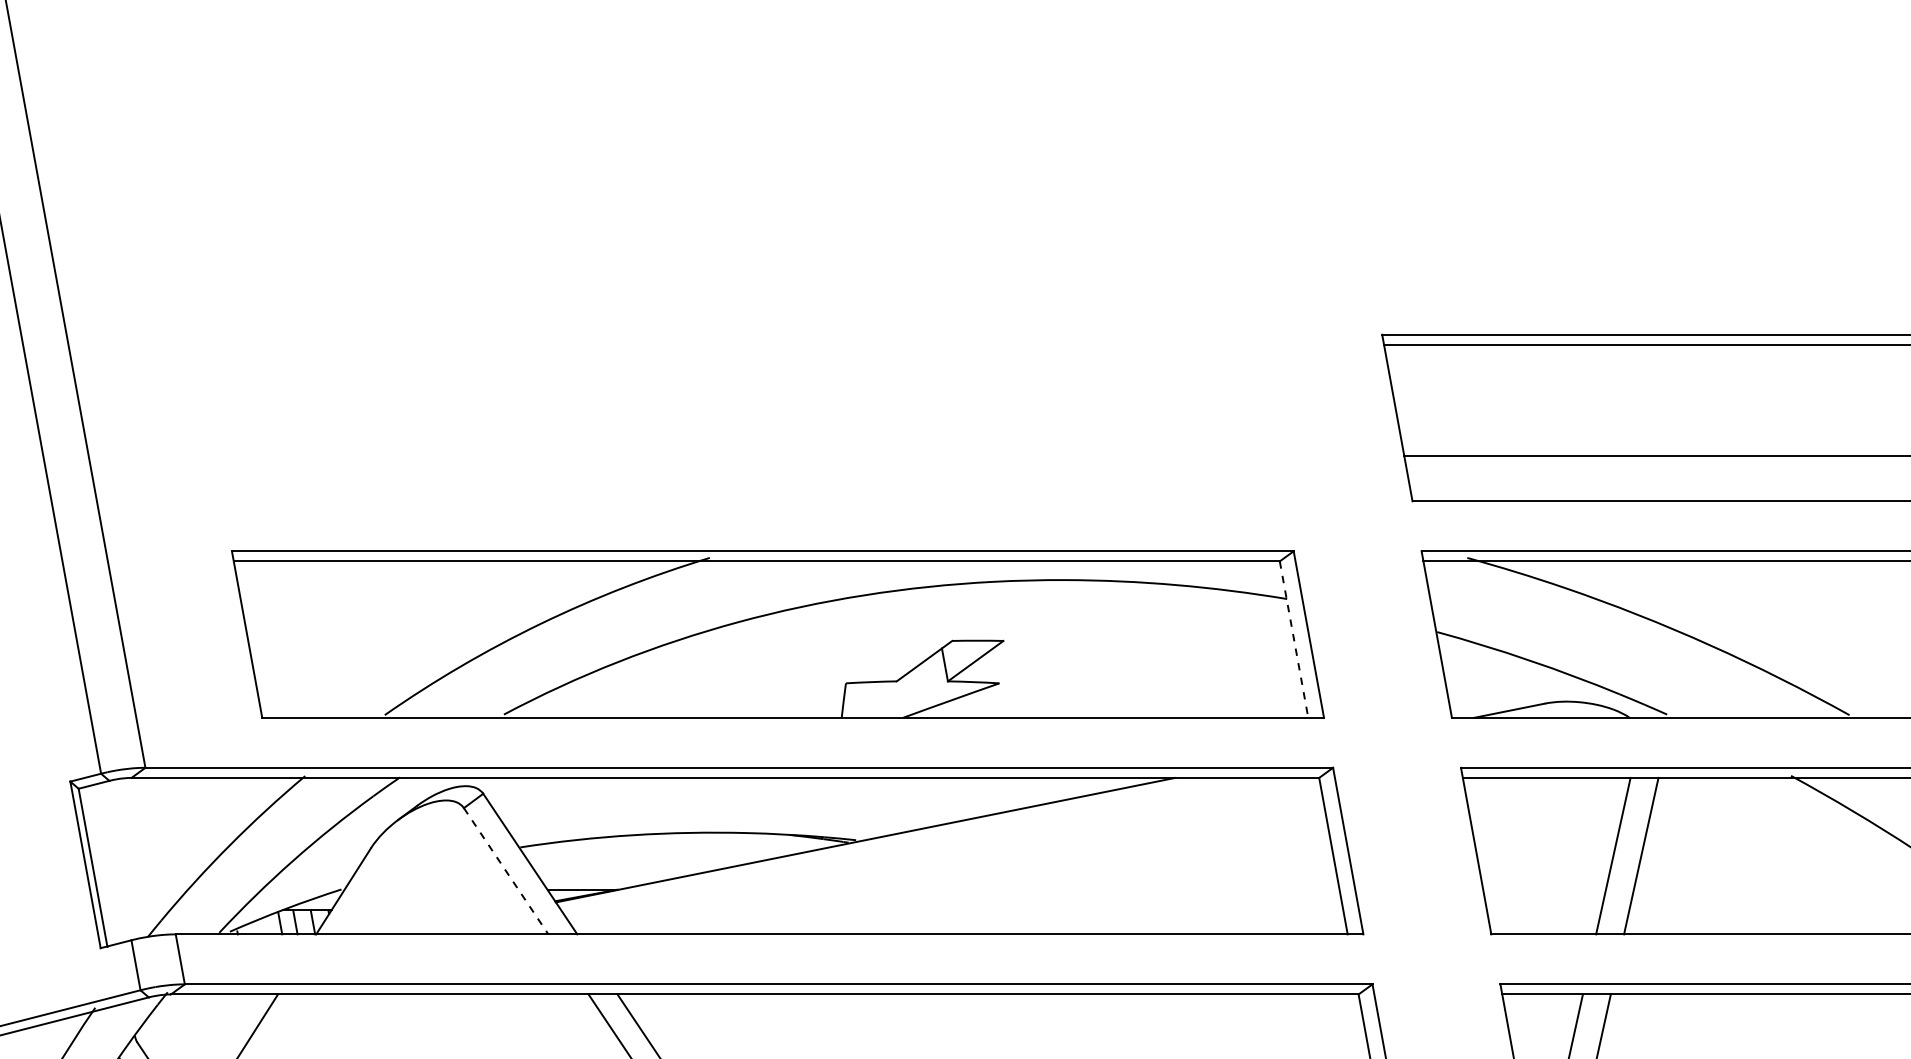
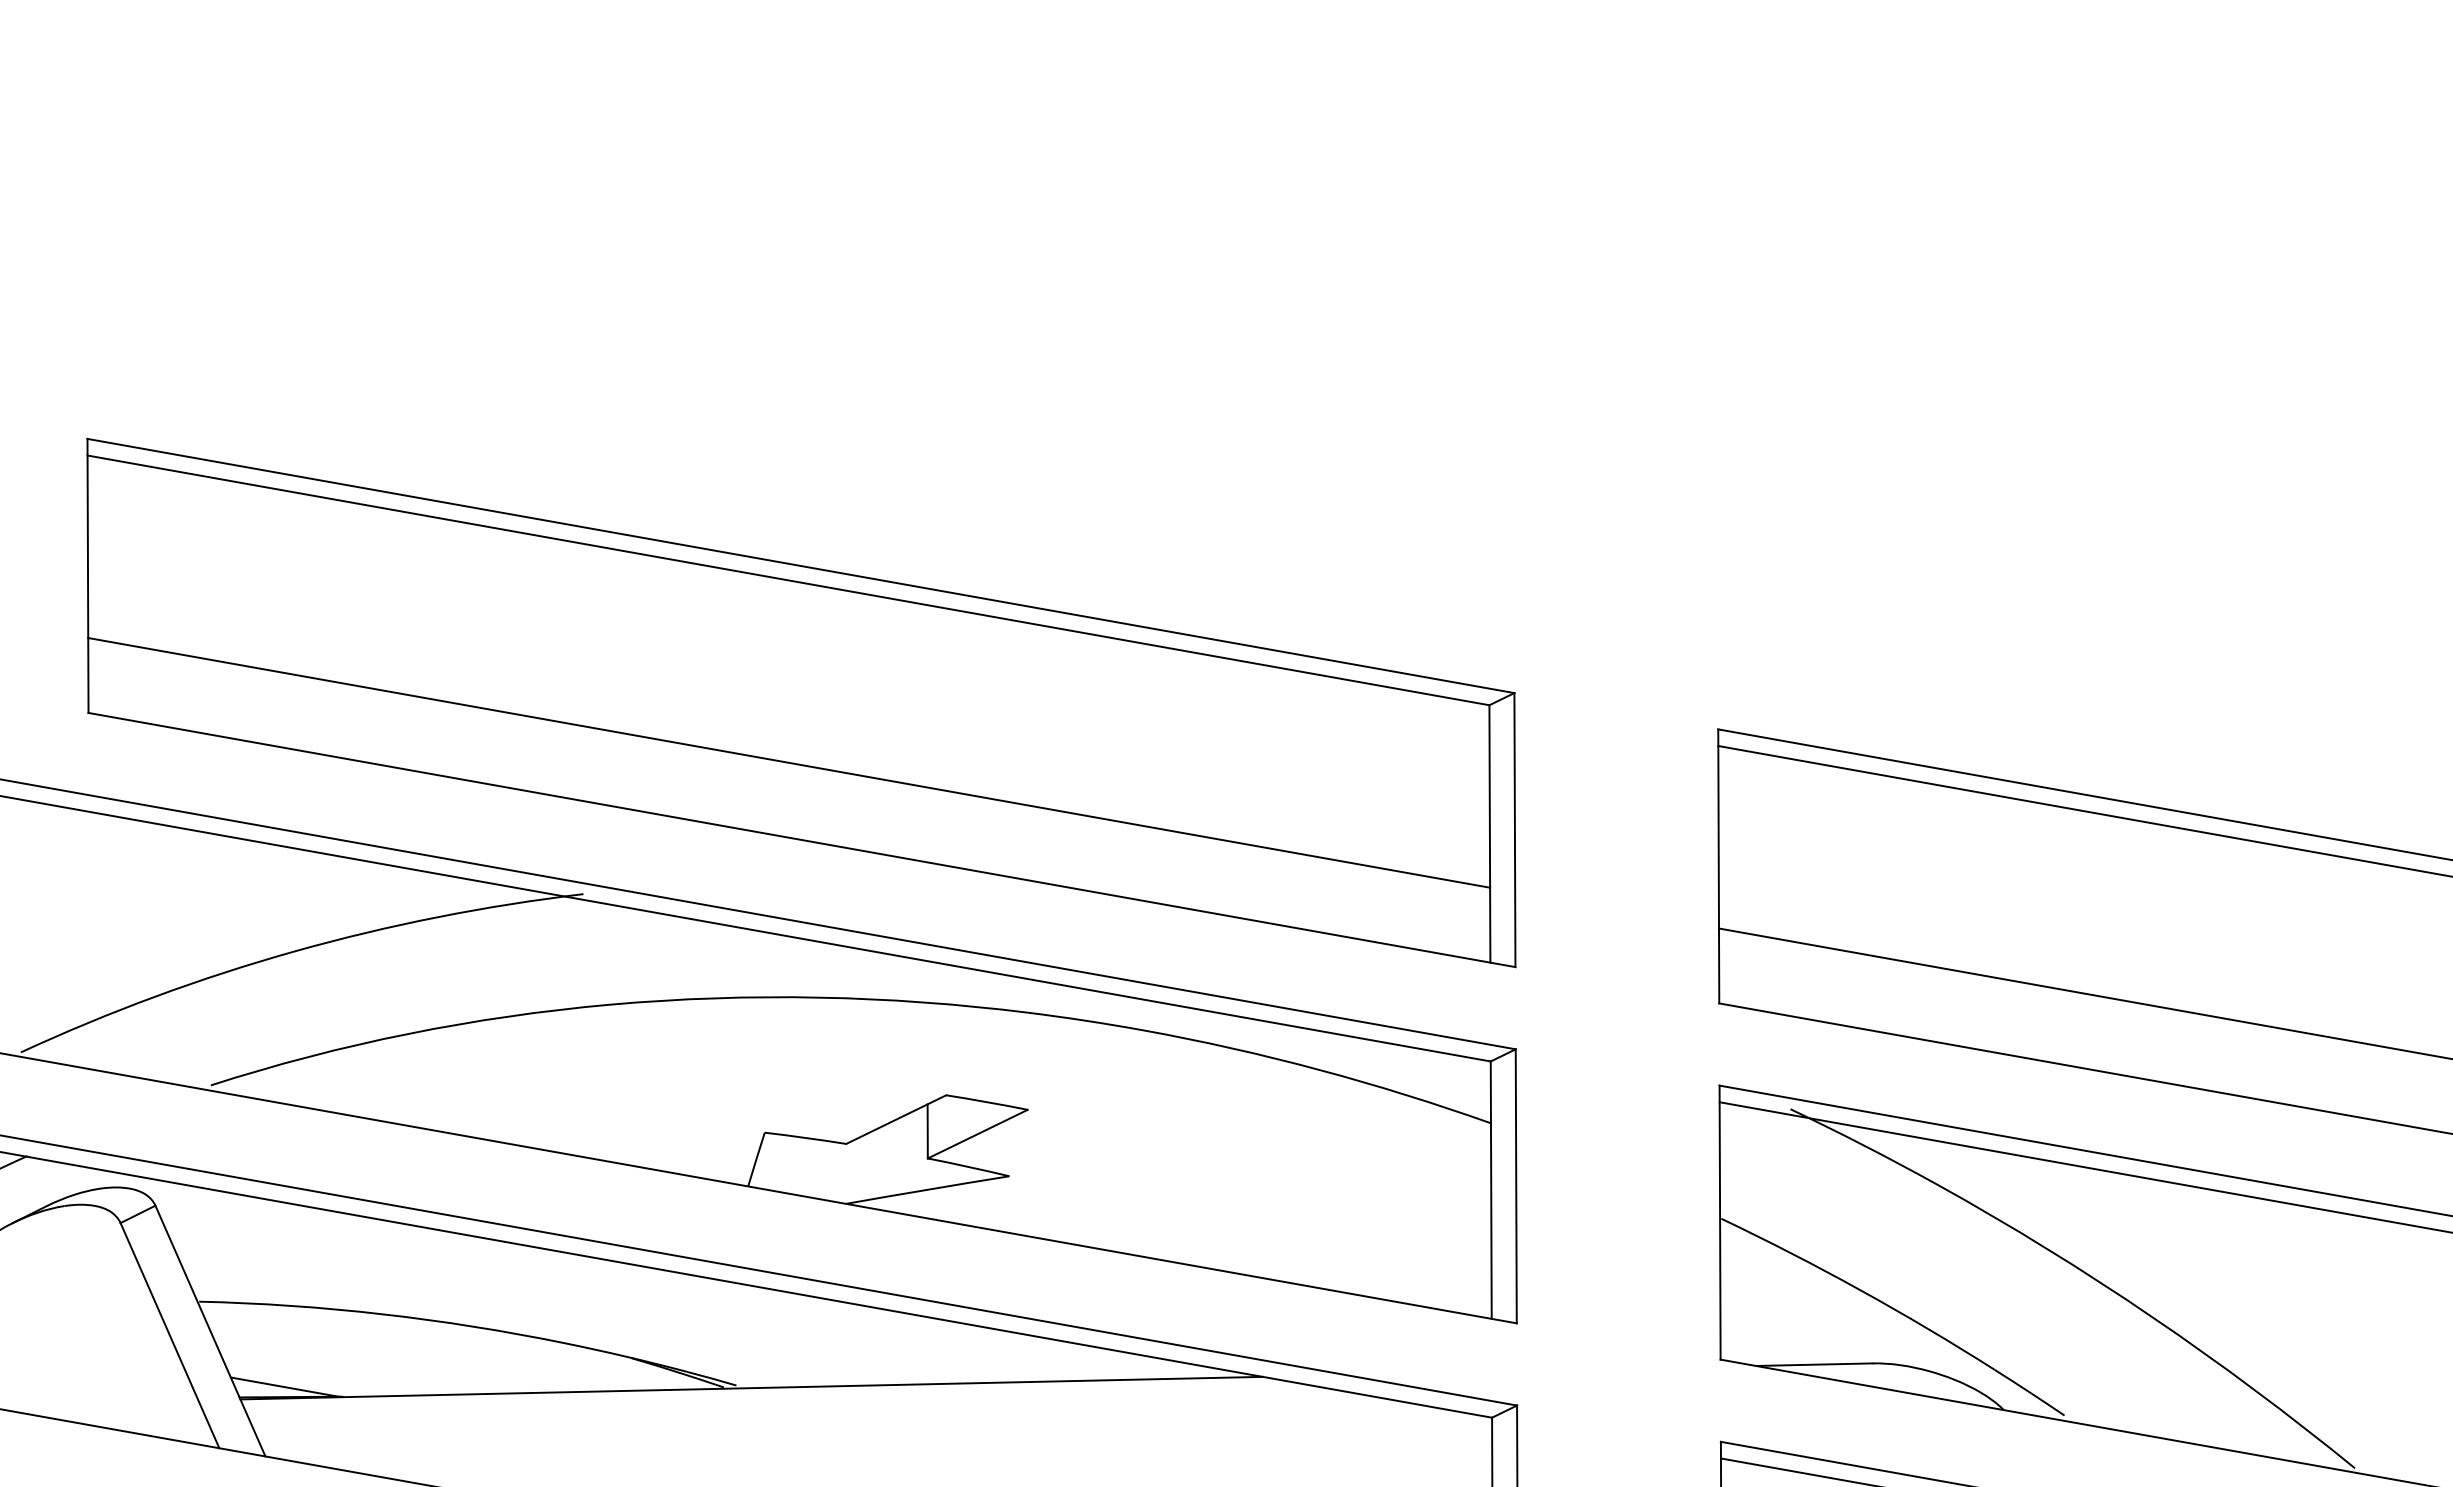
part: (821, 417) -> (801, 702), added
line: (1294, 639) -> (1491, 1190), dashed -> solid
line: (506, 871) -> (170, 1336), dashed -> solid

